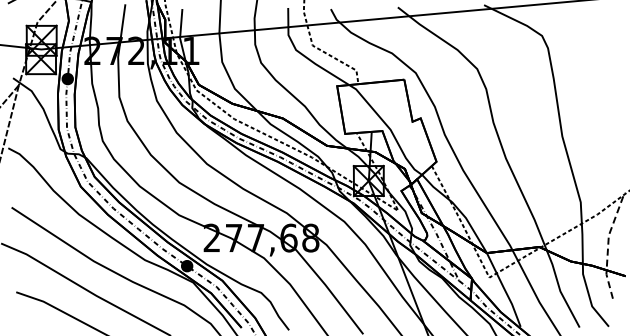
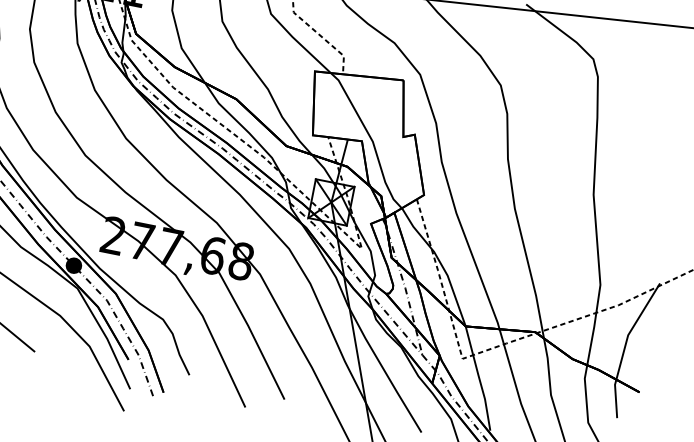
line: (608, 244) -> (625, 346), dashed -> solid

